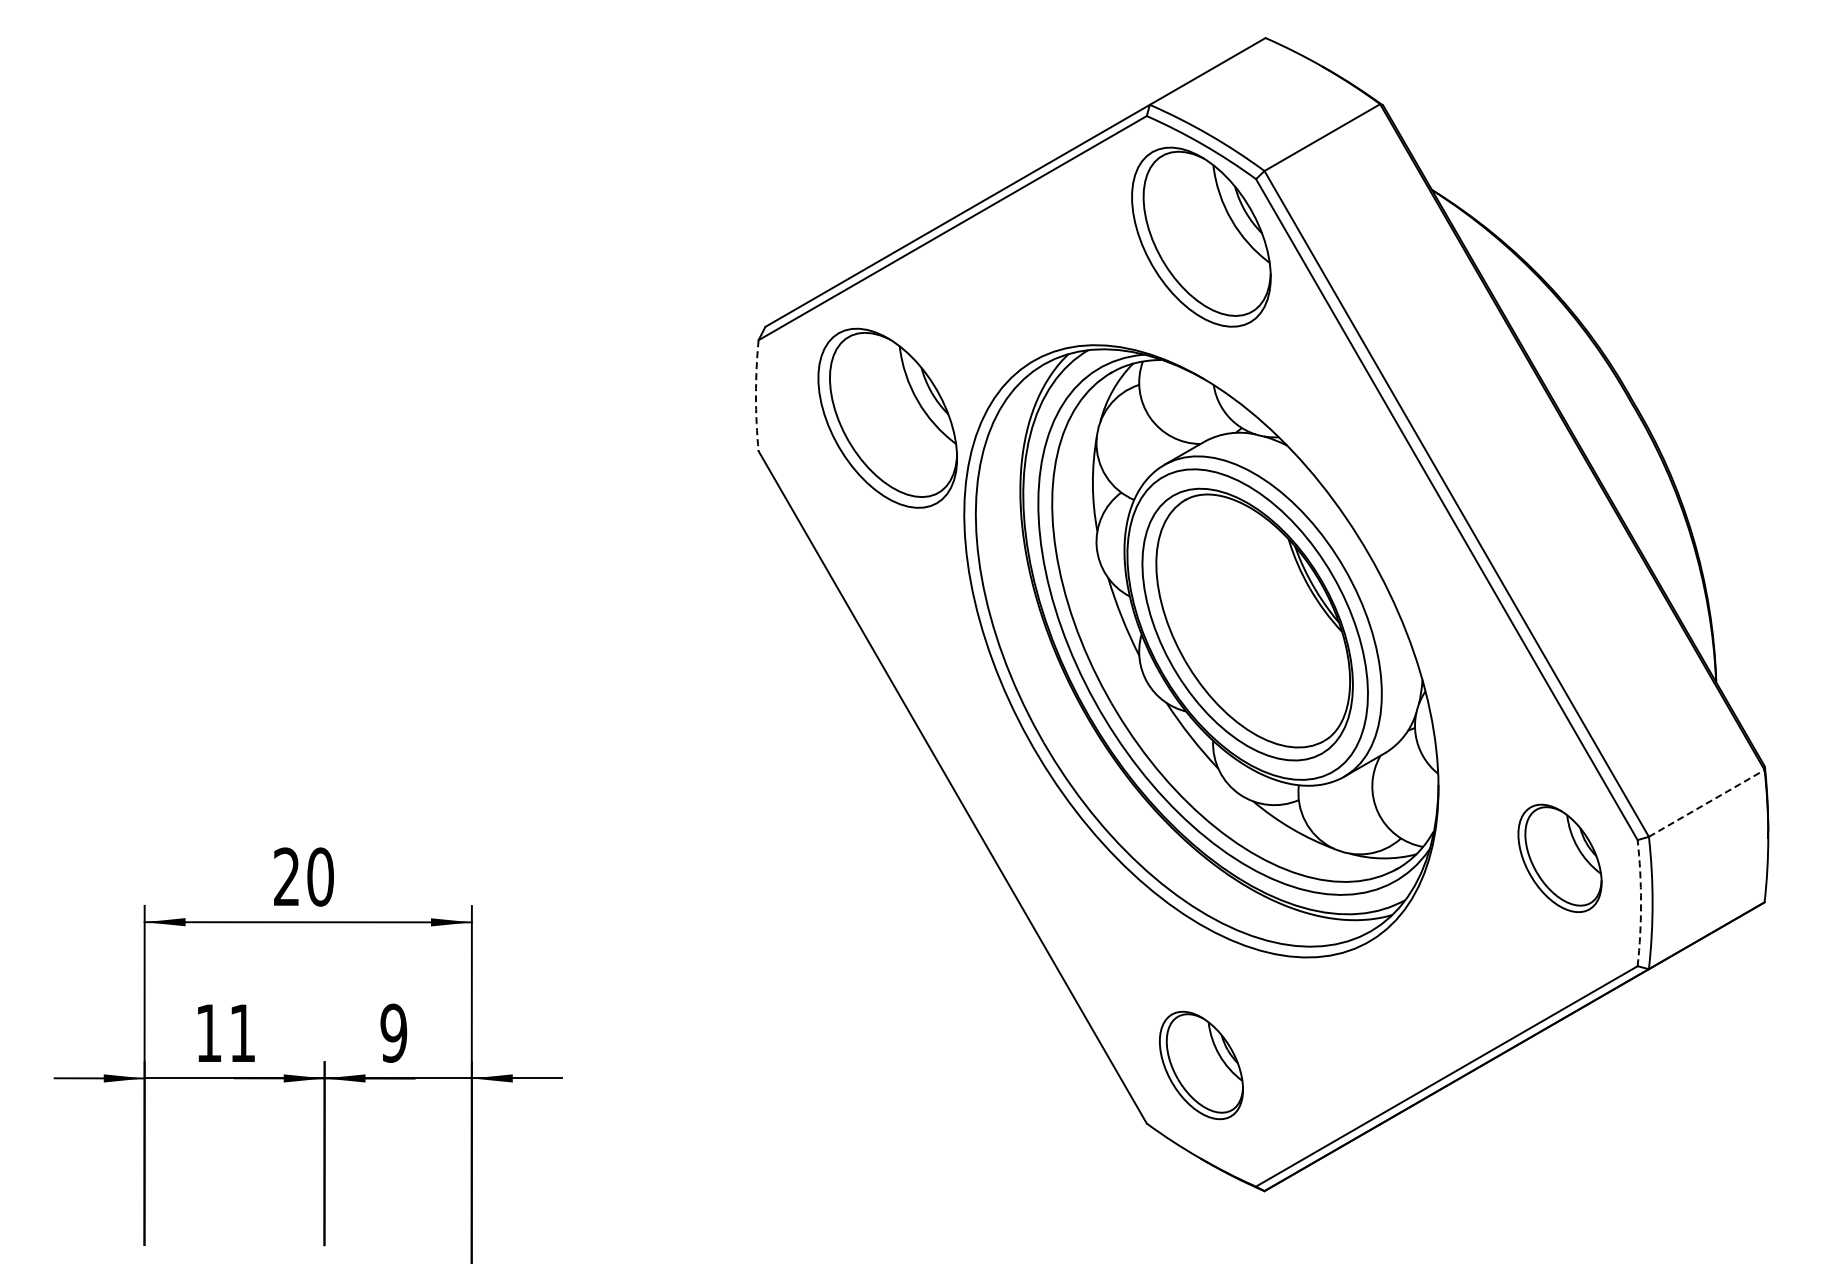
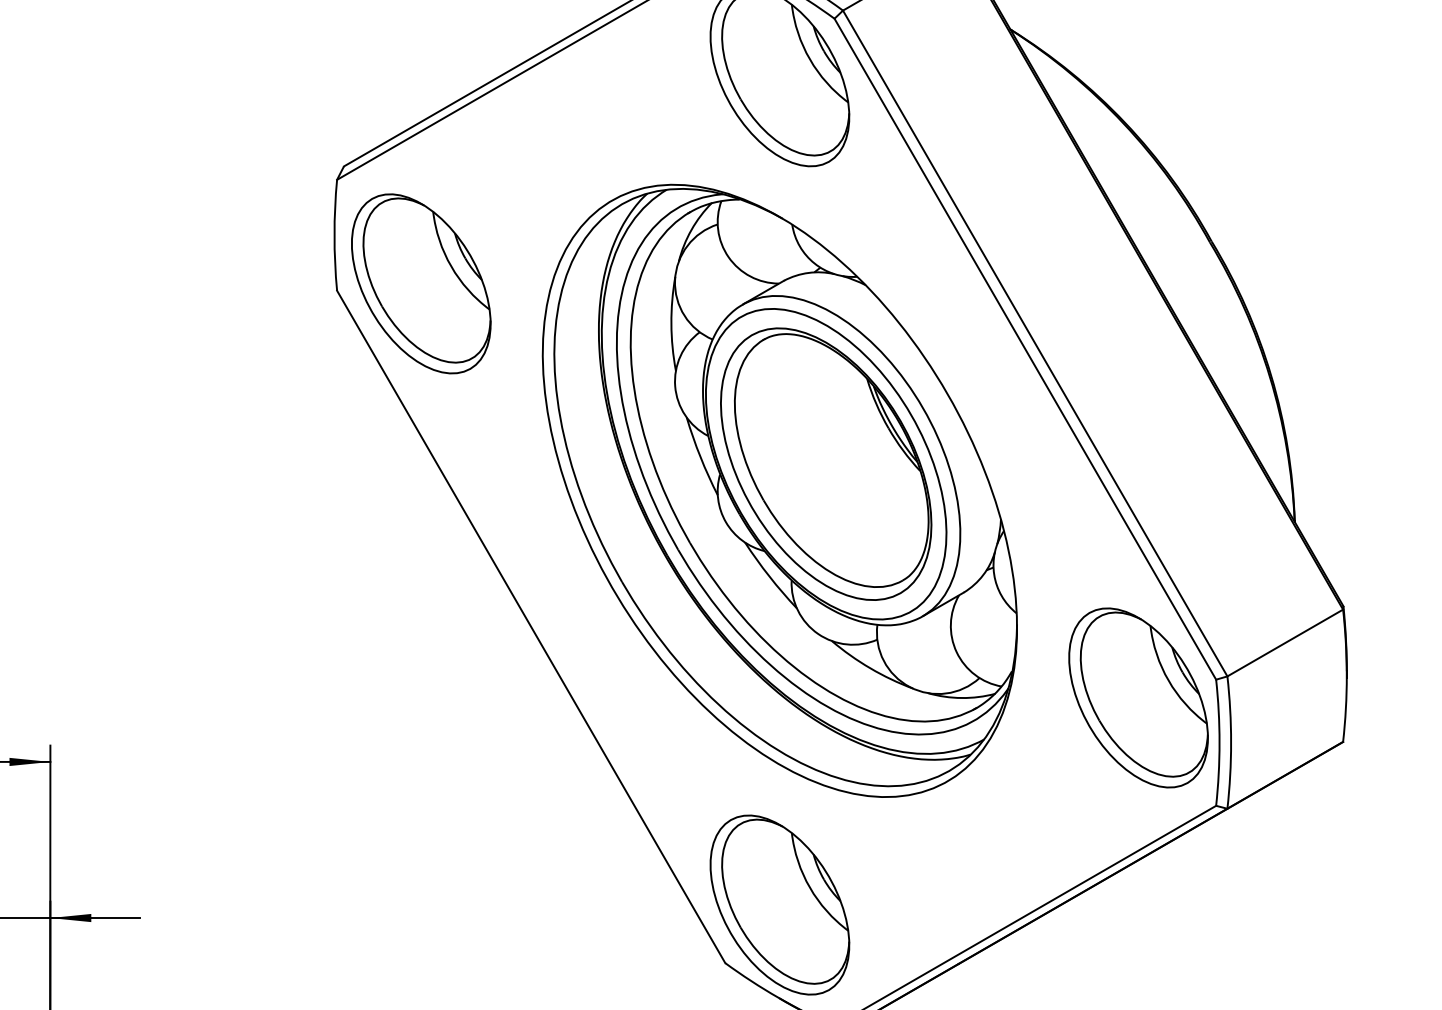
arc: (756, 395) -> (335, 235), dashed -> solid
part: (887, 417) -> (421, 283), moved
line: (1706, 803) -> (1285, 643), dashed -> solid
part: (1559, 858) -> (1138, 698), size x1.67
arc: (1641, 903) -> (1220, 743), dashed -> solid
part: (1201, 1065) -> (780, 905), size x1.67

